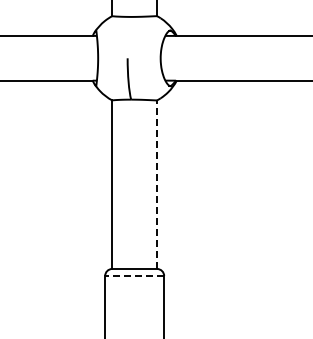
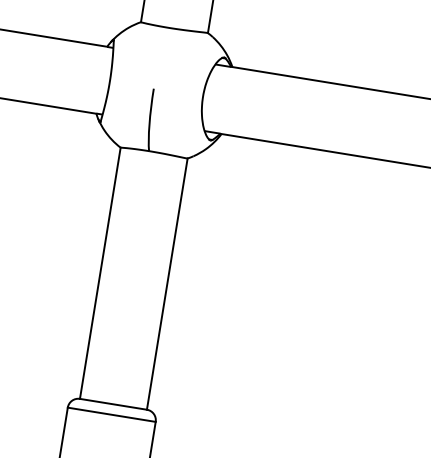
line: (157, 184) -> (167, 283), dashed -> solid
line: (134, 276) -> (111, 415), dashed -> solid

